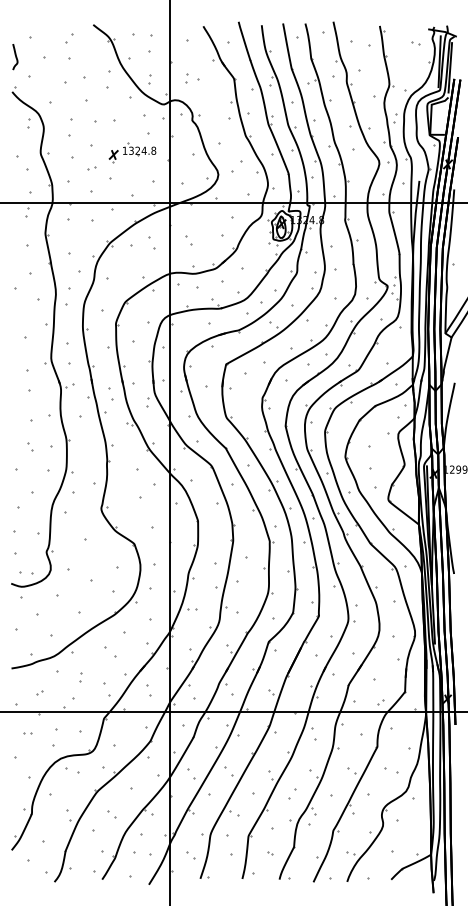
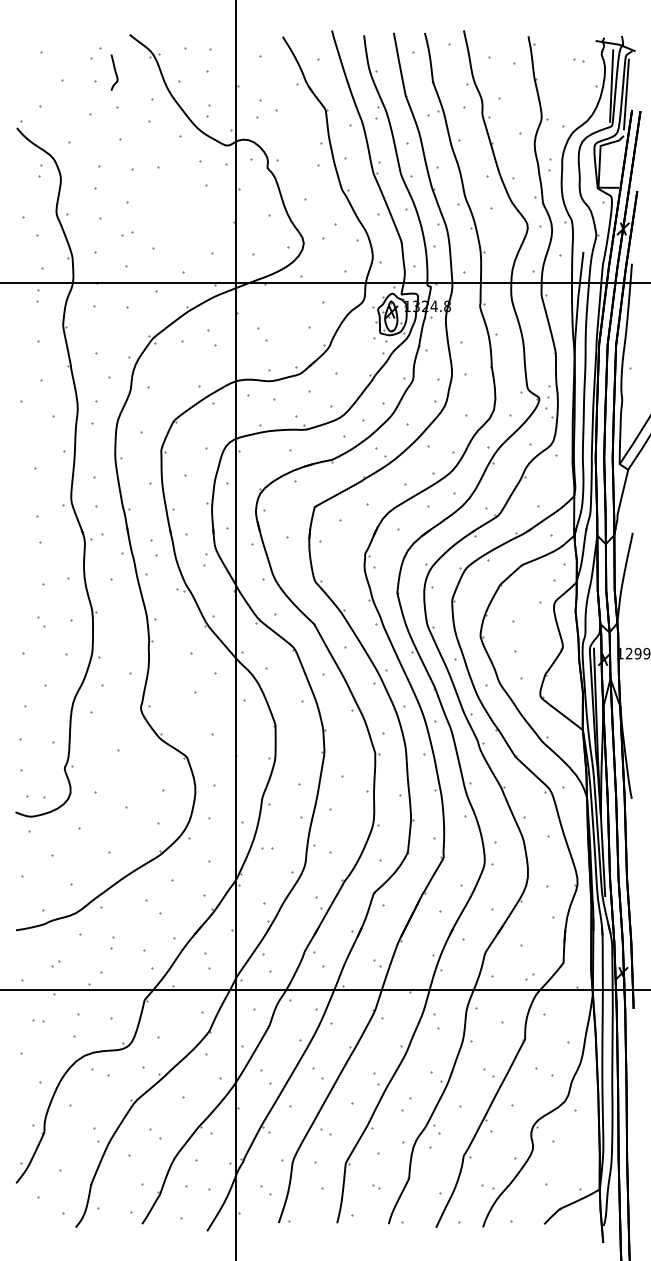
curve: (15, 57) -> (114, 73), moved
part: (186, 78) -> (259, 109), size x1.6
part: (132, 152) -> (184, 212), removed

